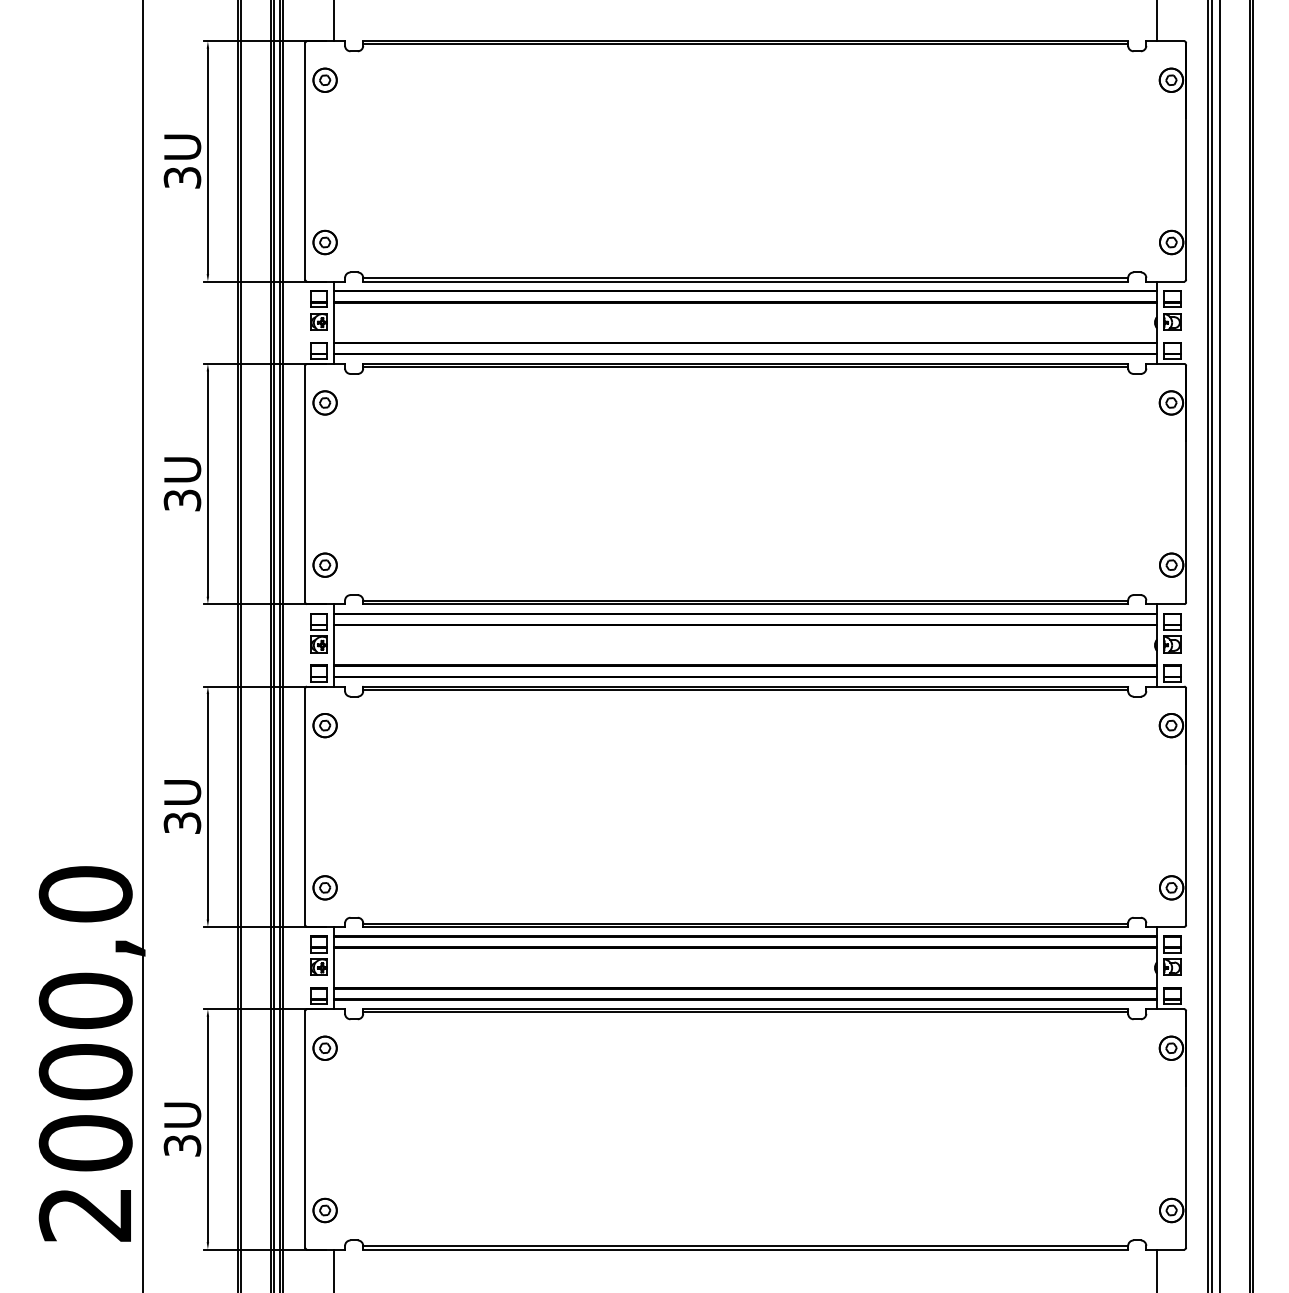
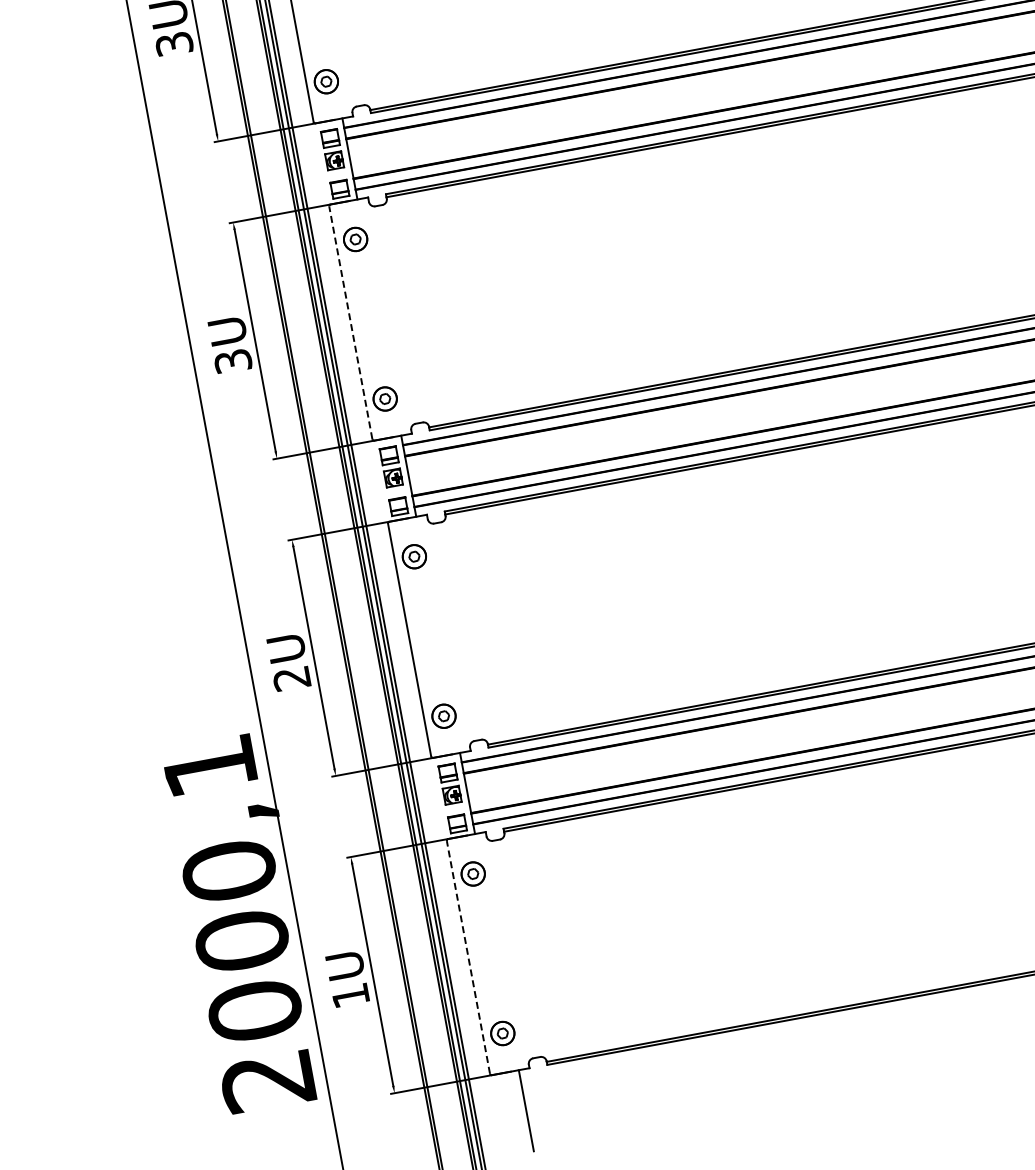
line: (305, 483) -> (351, 322), solid -> dashed
text: (182, 822) -> (291, 677), 3U -> 2U
text: (85, 894) -> (209, 766), 2000,0 -> 2000,1
line: (305, 1128) -> (468, 956), solid -> dashed
text: (182, 1145) -> (350, 995), 3U -> 1U

